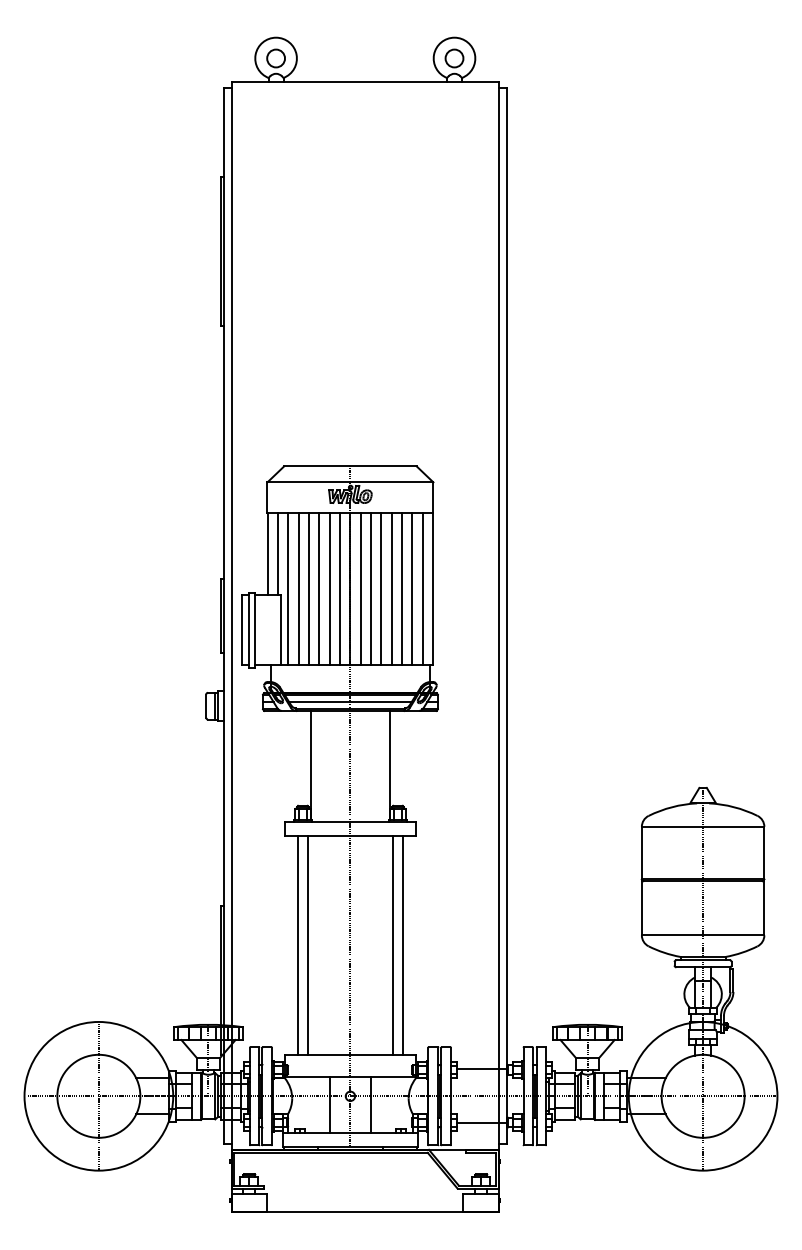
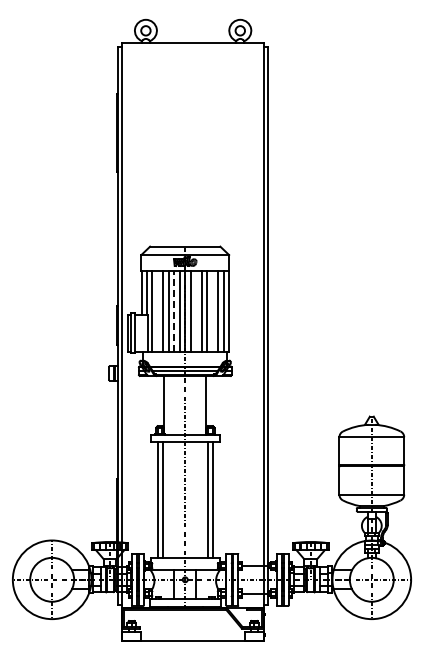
line: (297, 589) -> (157, 311), removed
line: (330, 589) -> (174, 311), solid -> dashed
line: (371, 589) -> (196, 311), removed
line: (401, 589) -> (212, 311), removed

